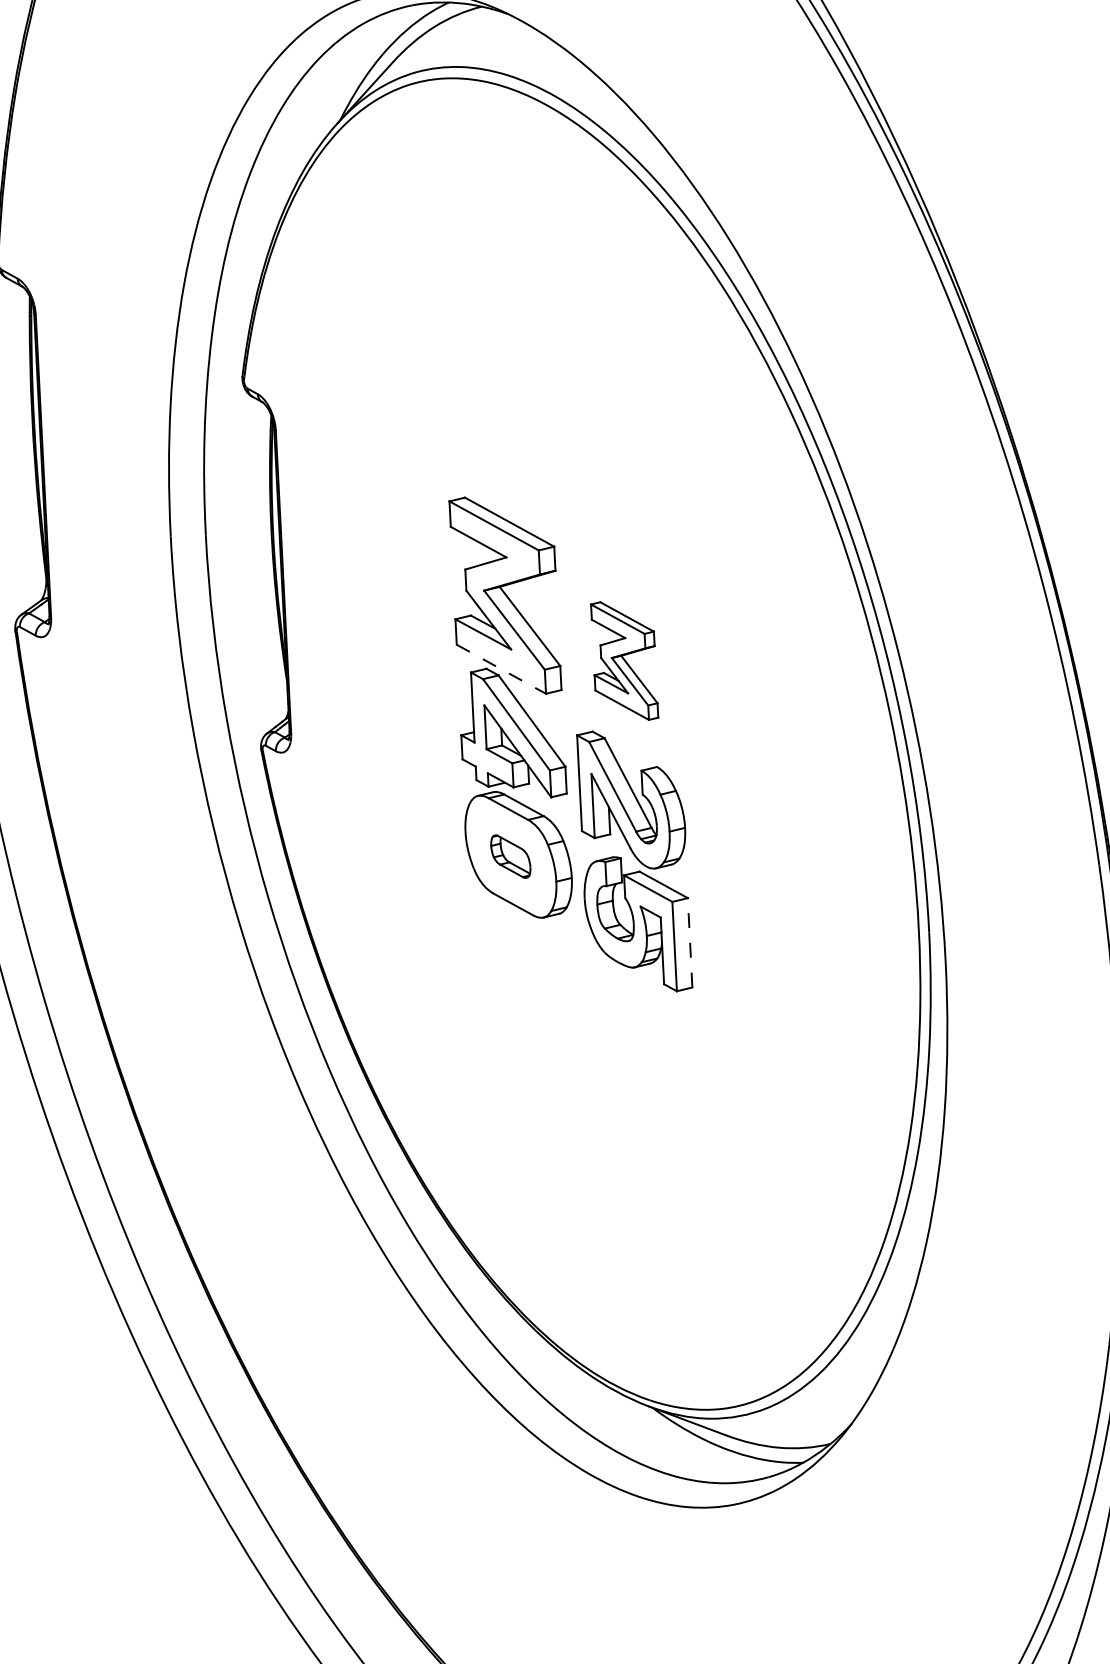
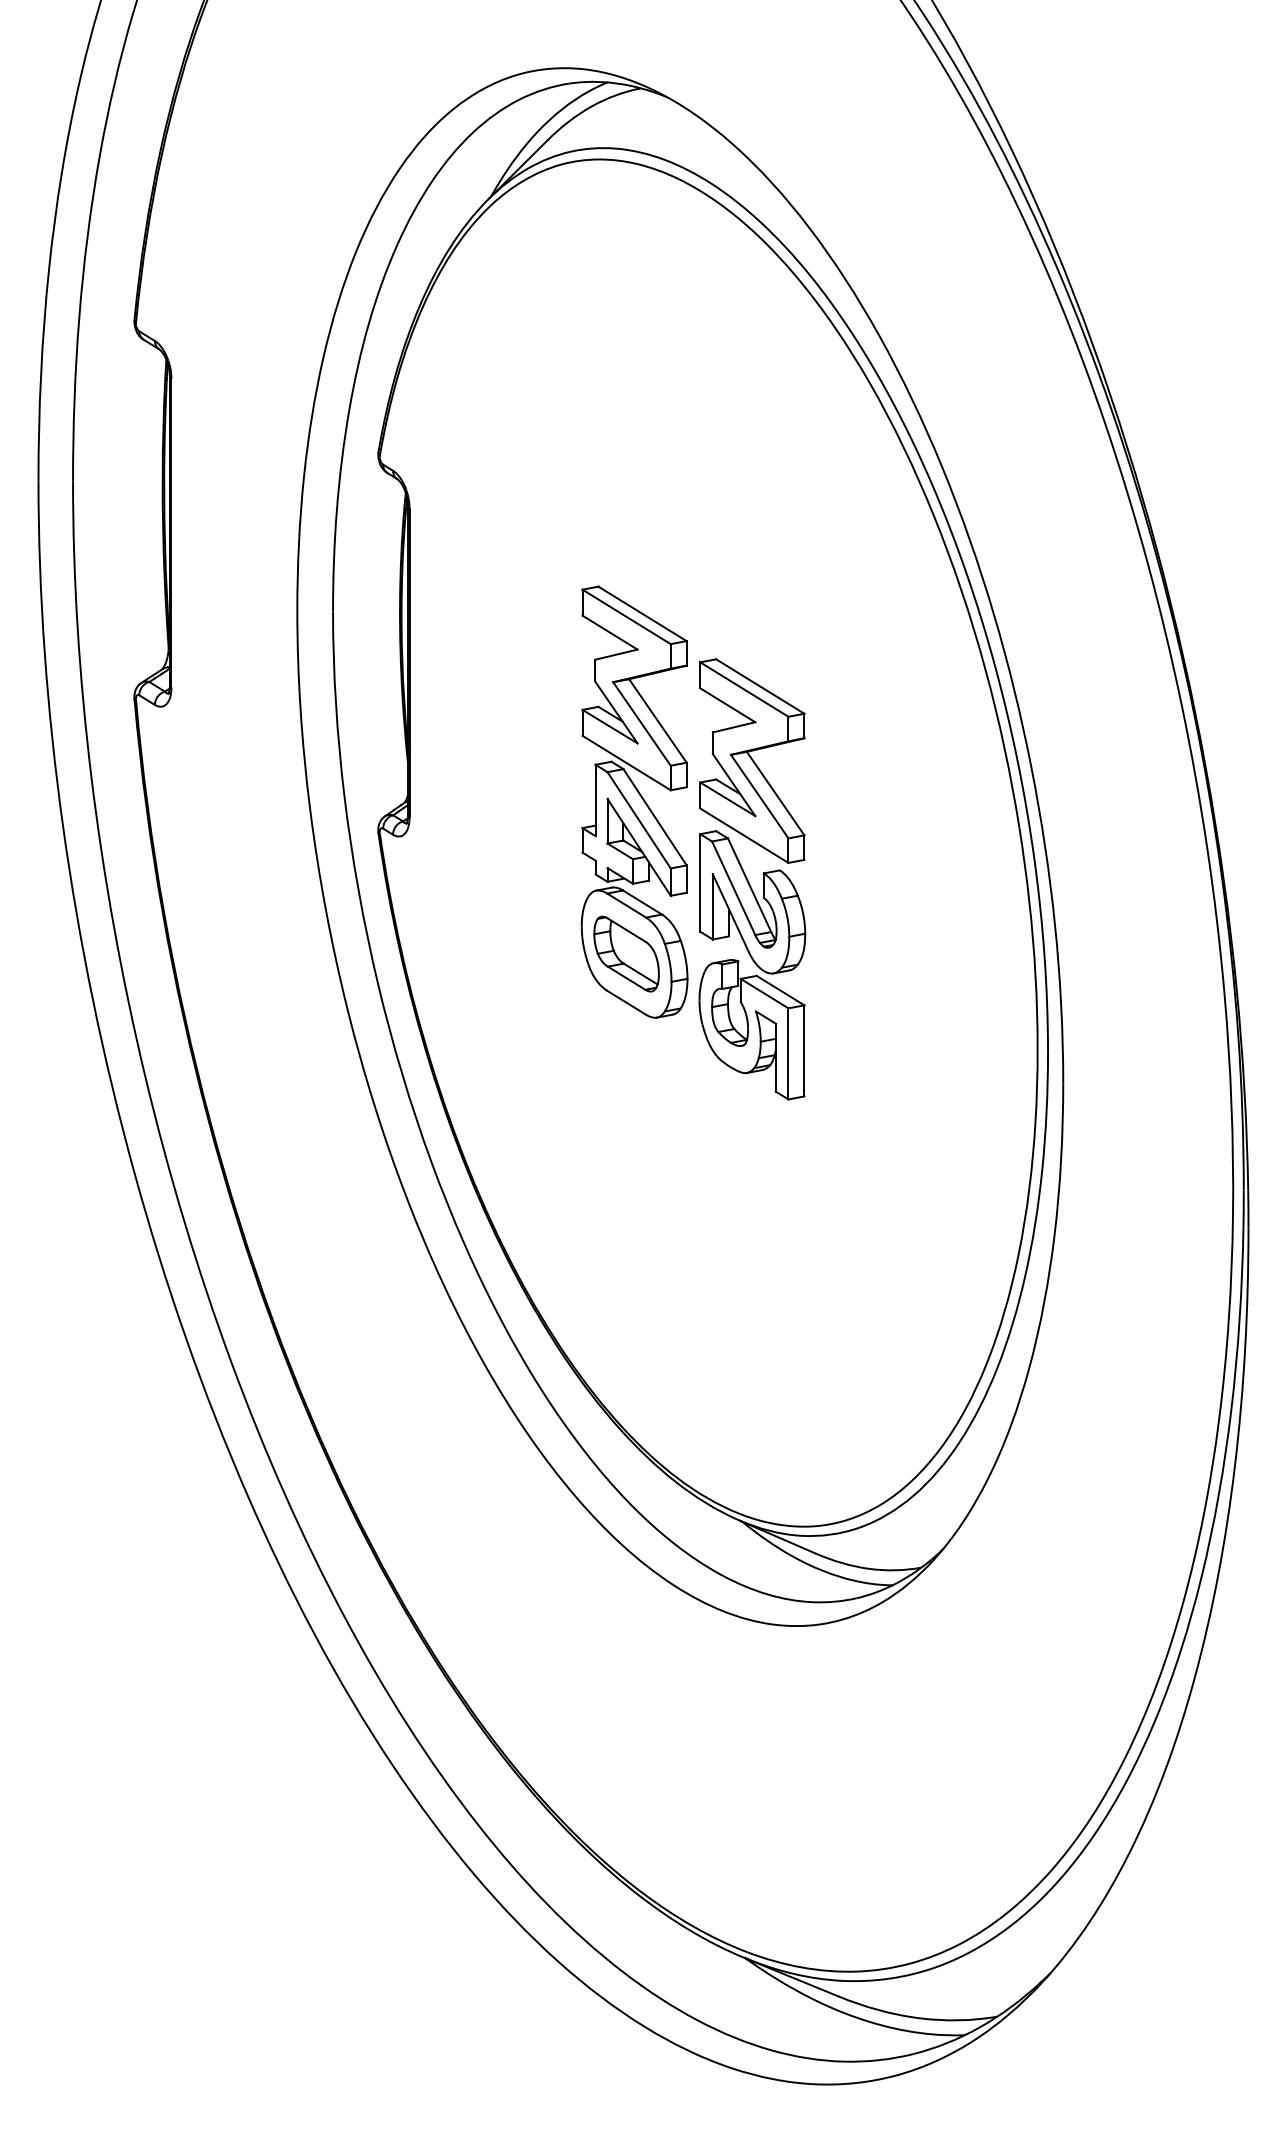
part: (624, 660) -> (752, 760), size x1.67
line: (501, 669) -> (626, 763), dashed -> solid
part: (510, 856) -> (626, 953), size x1.67
line: (690, 942) -> (804, 1050), dashed -> solid

